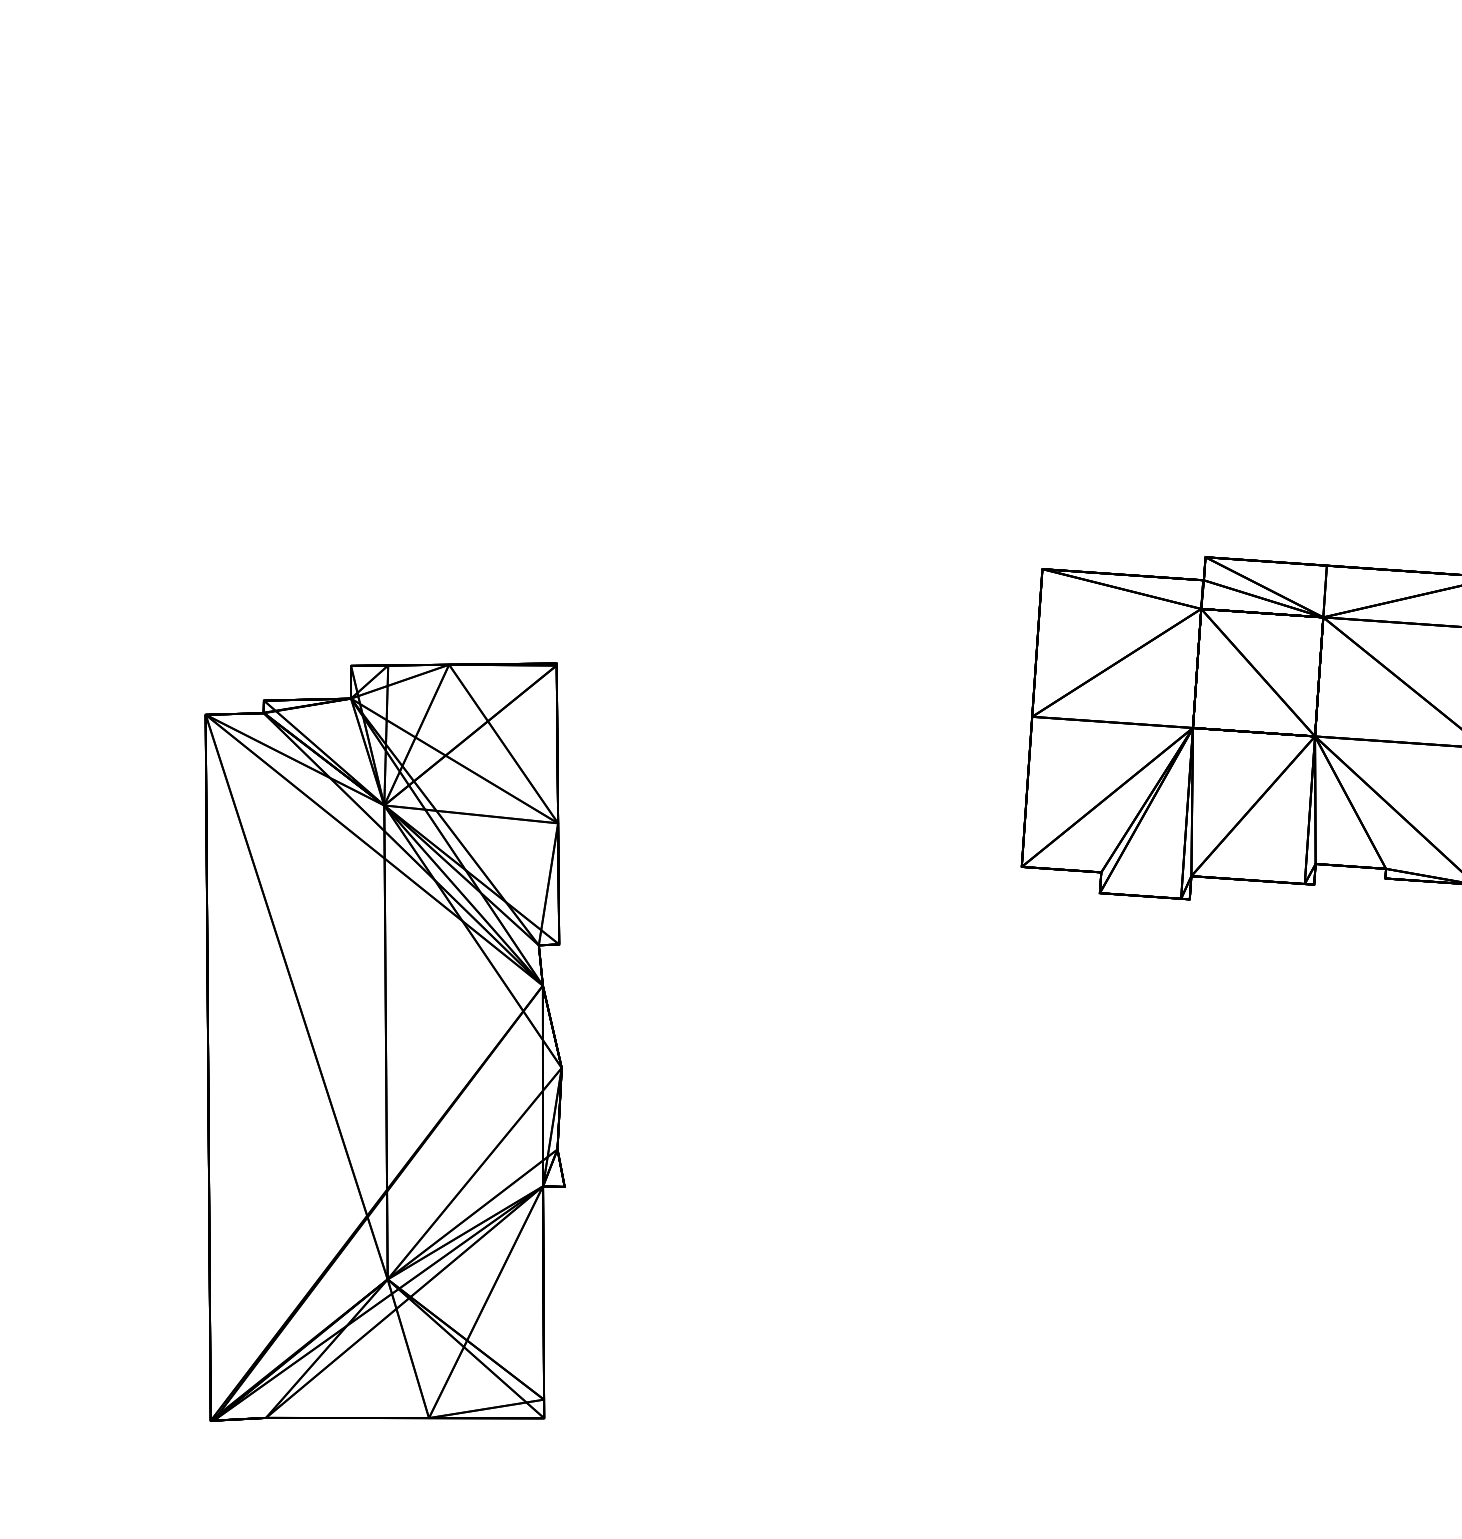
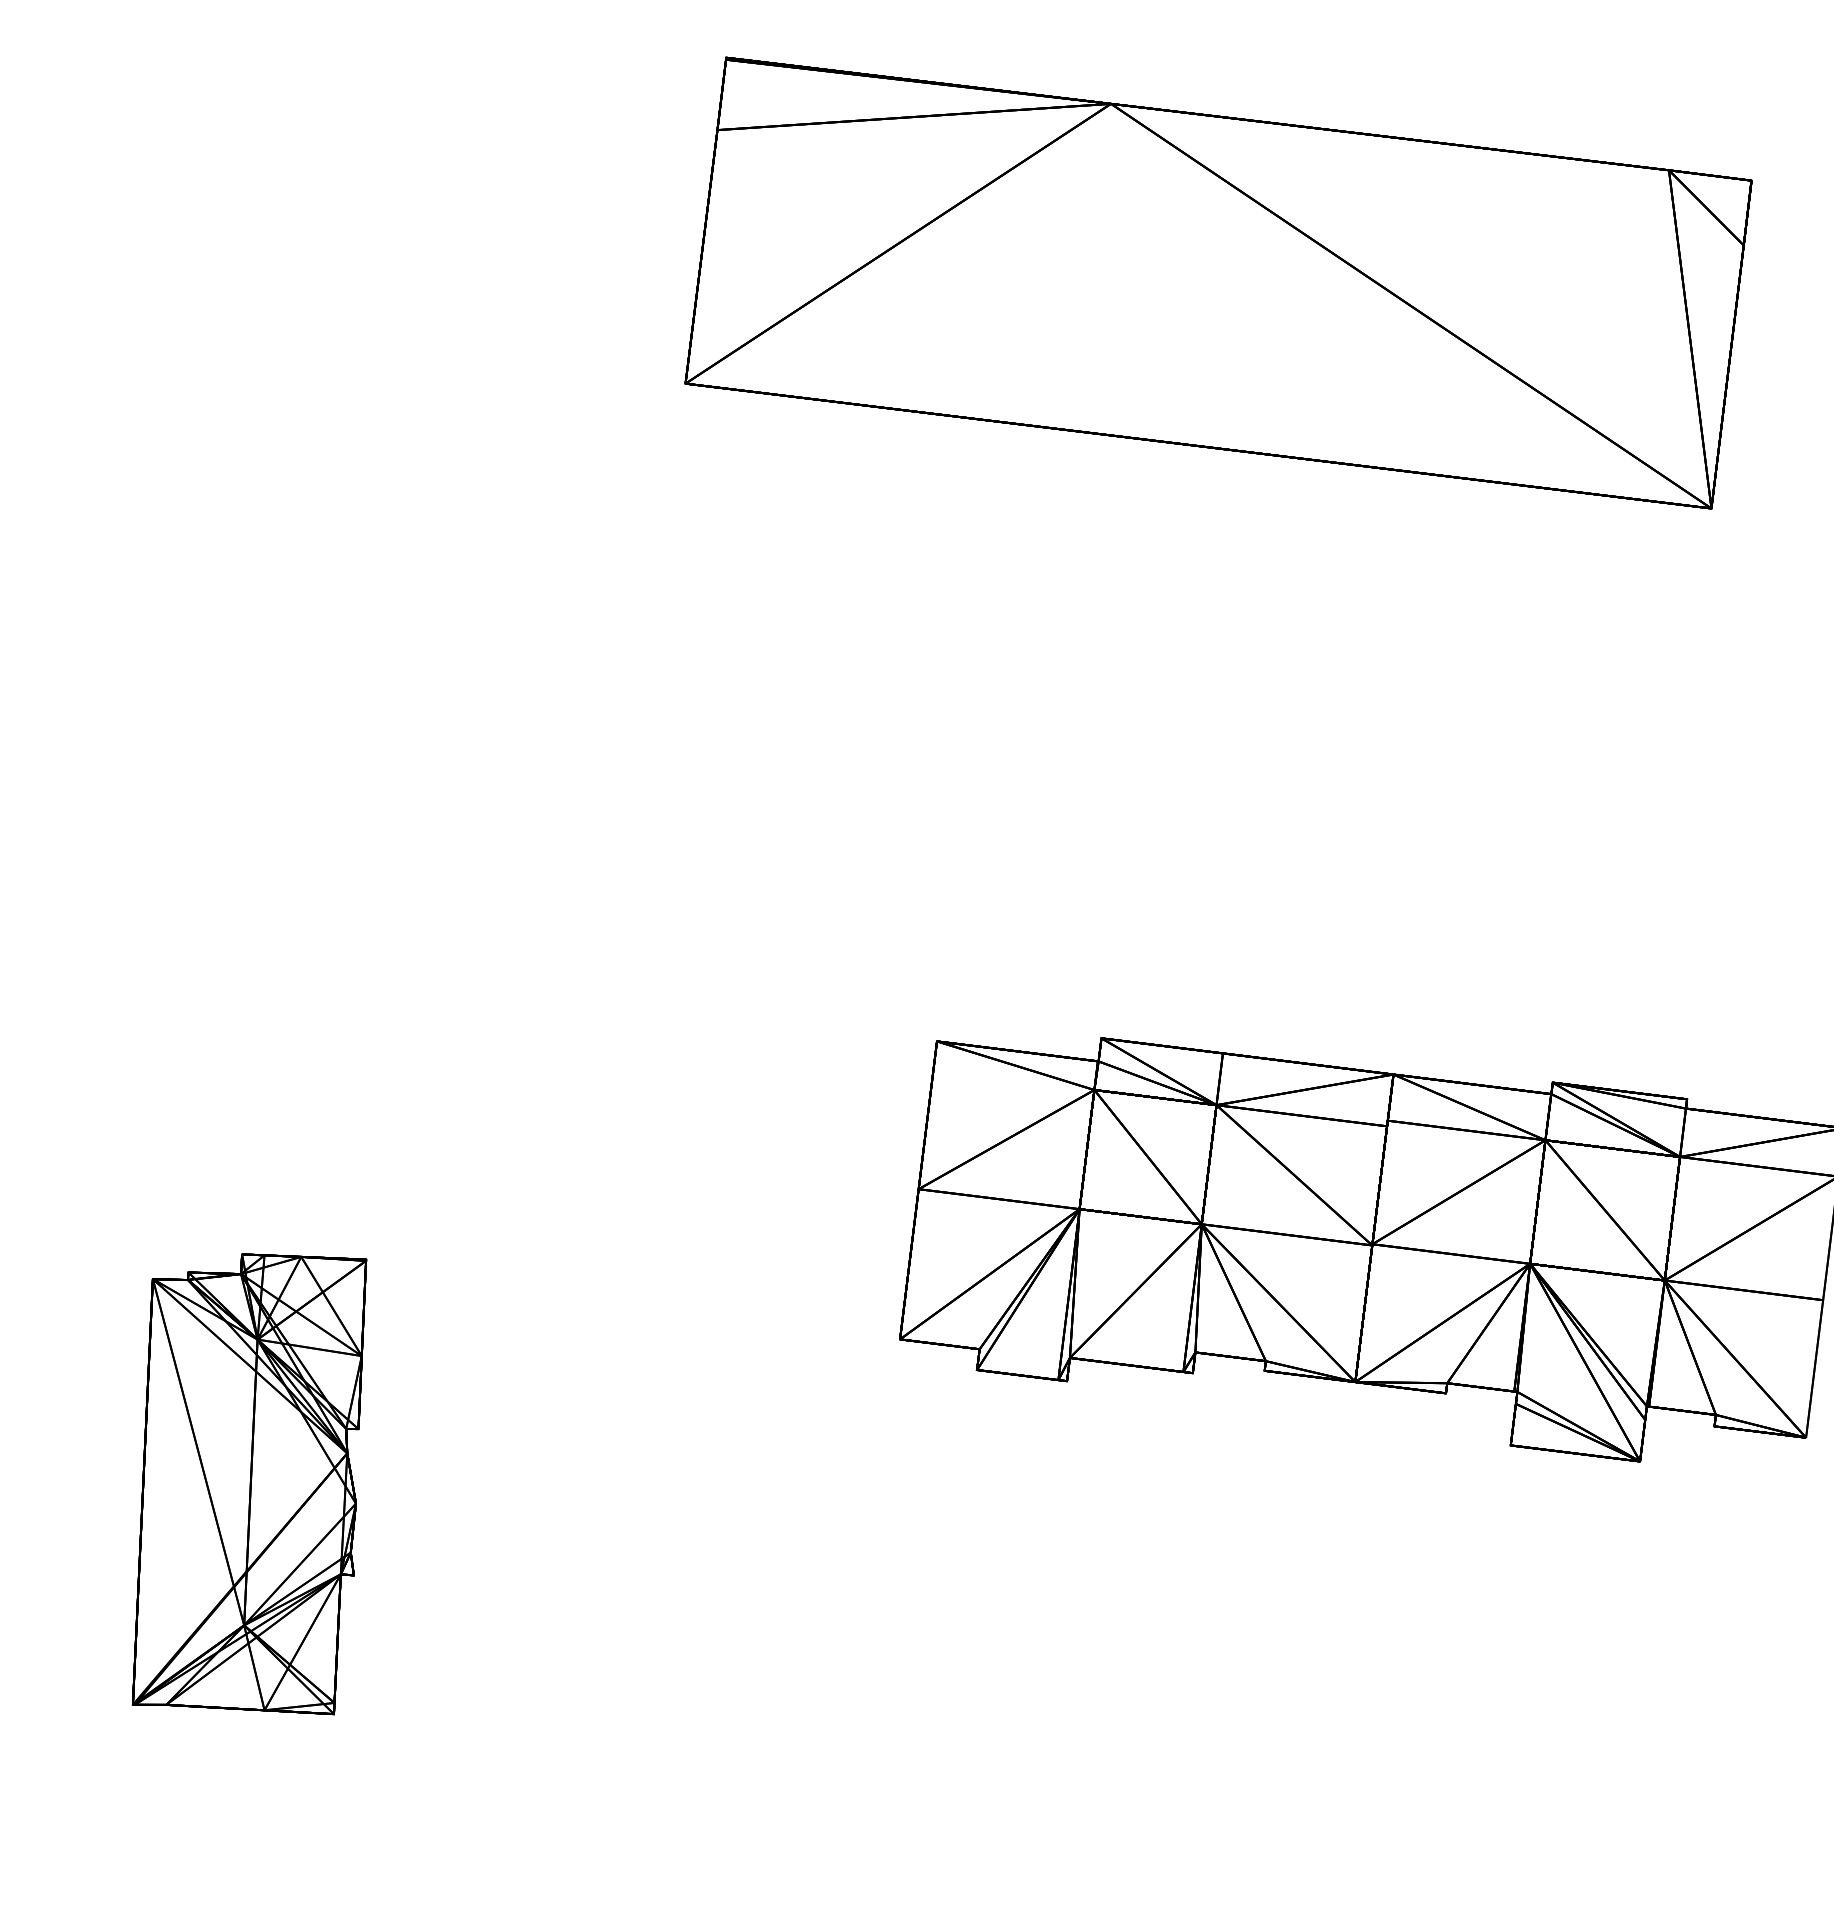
part: (383, 1045) -> (249, 1484), size x0.6

